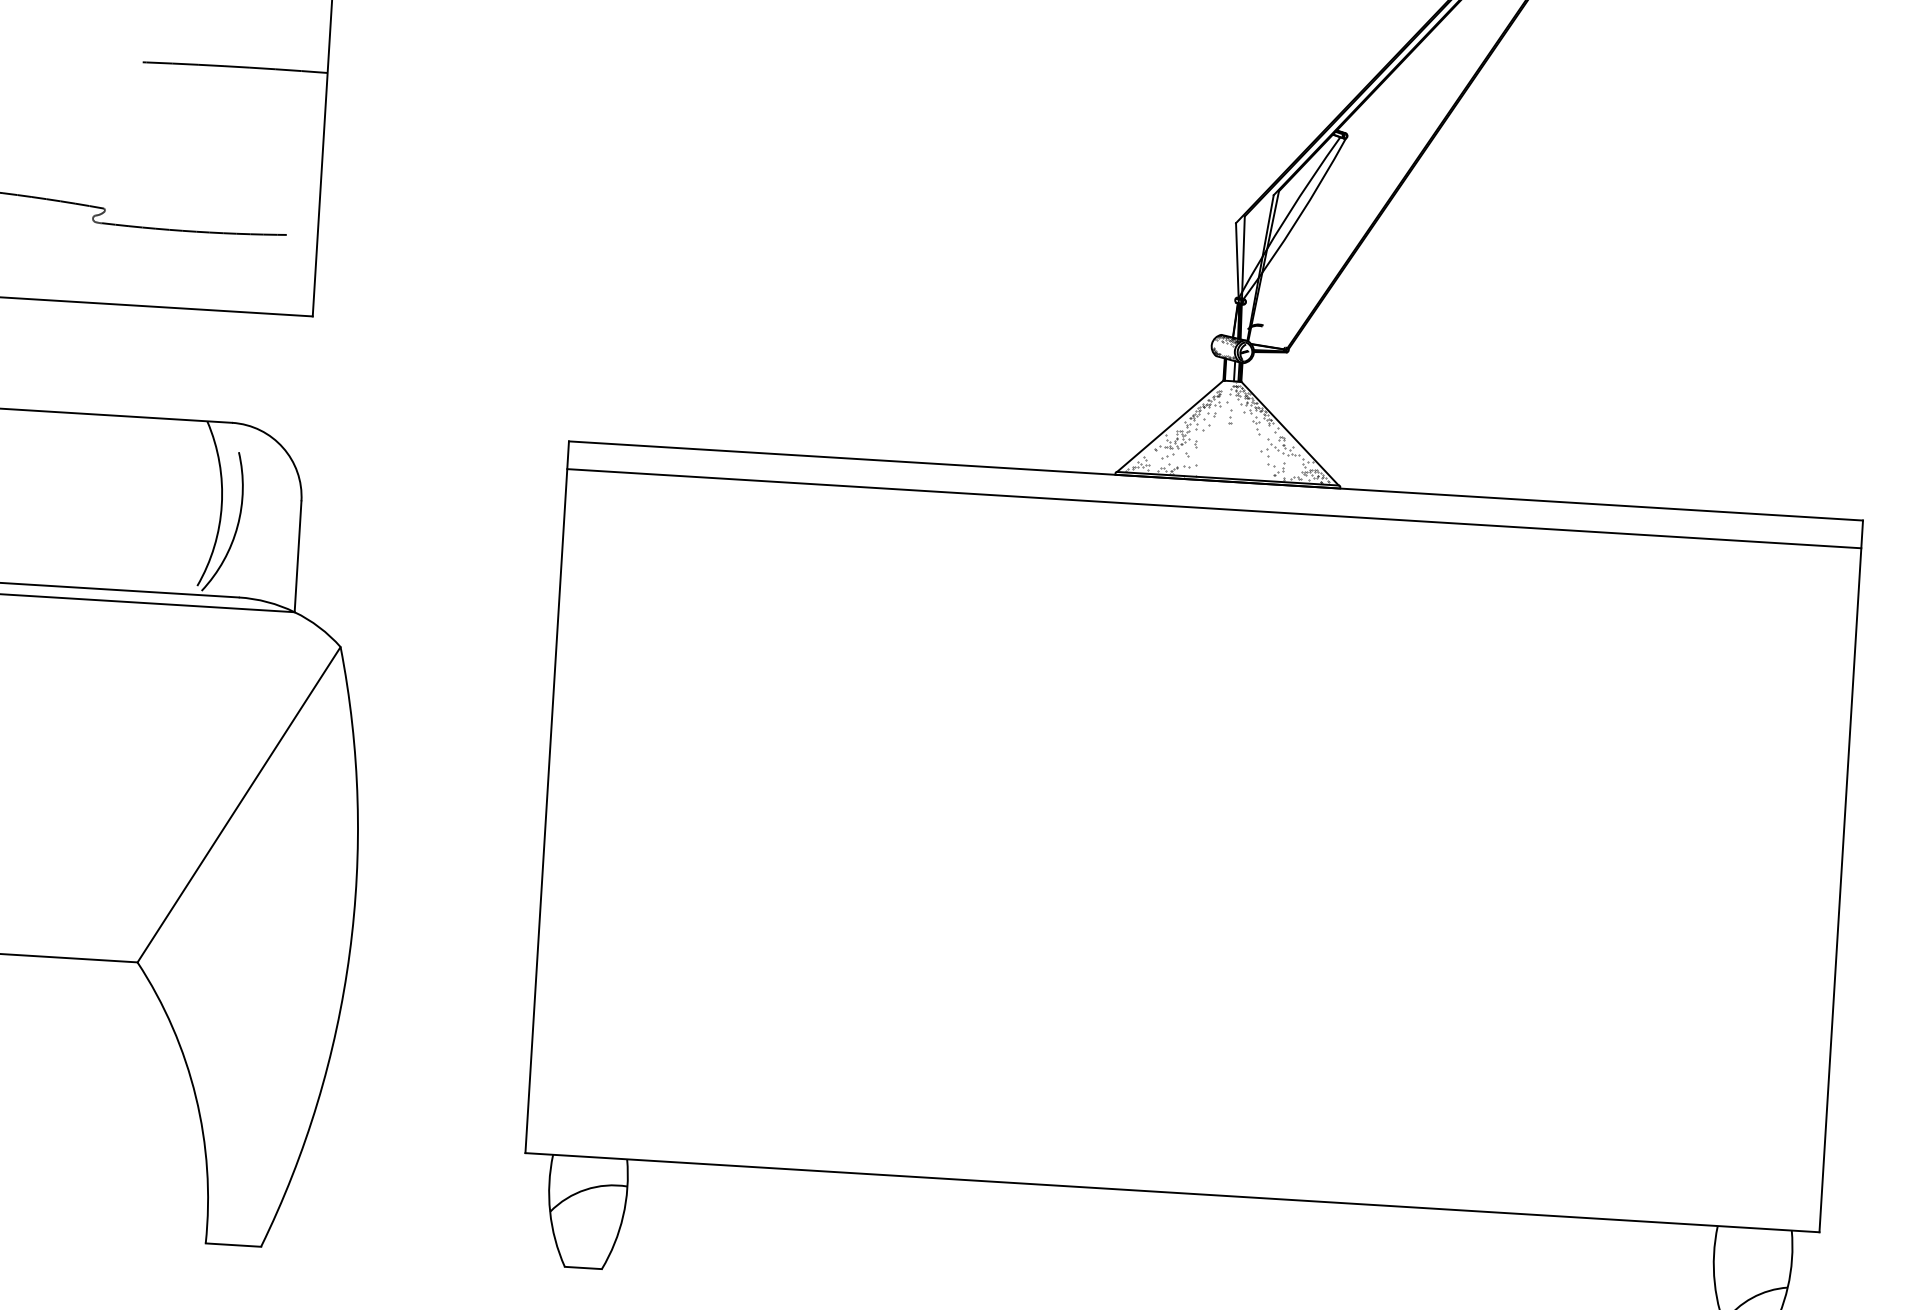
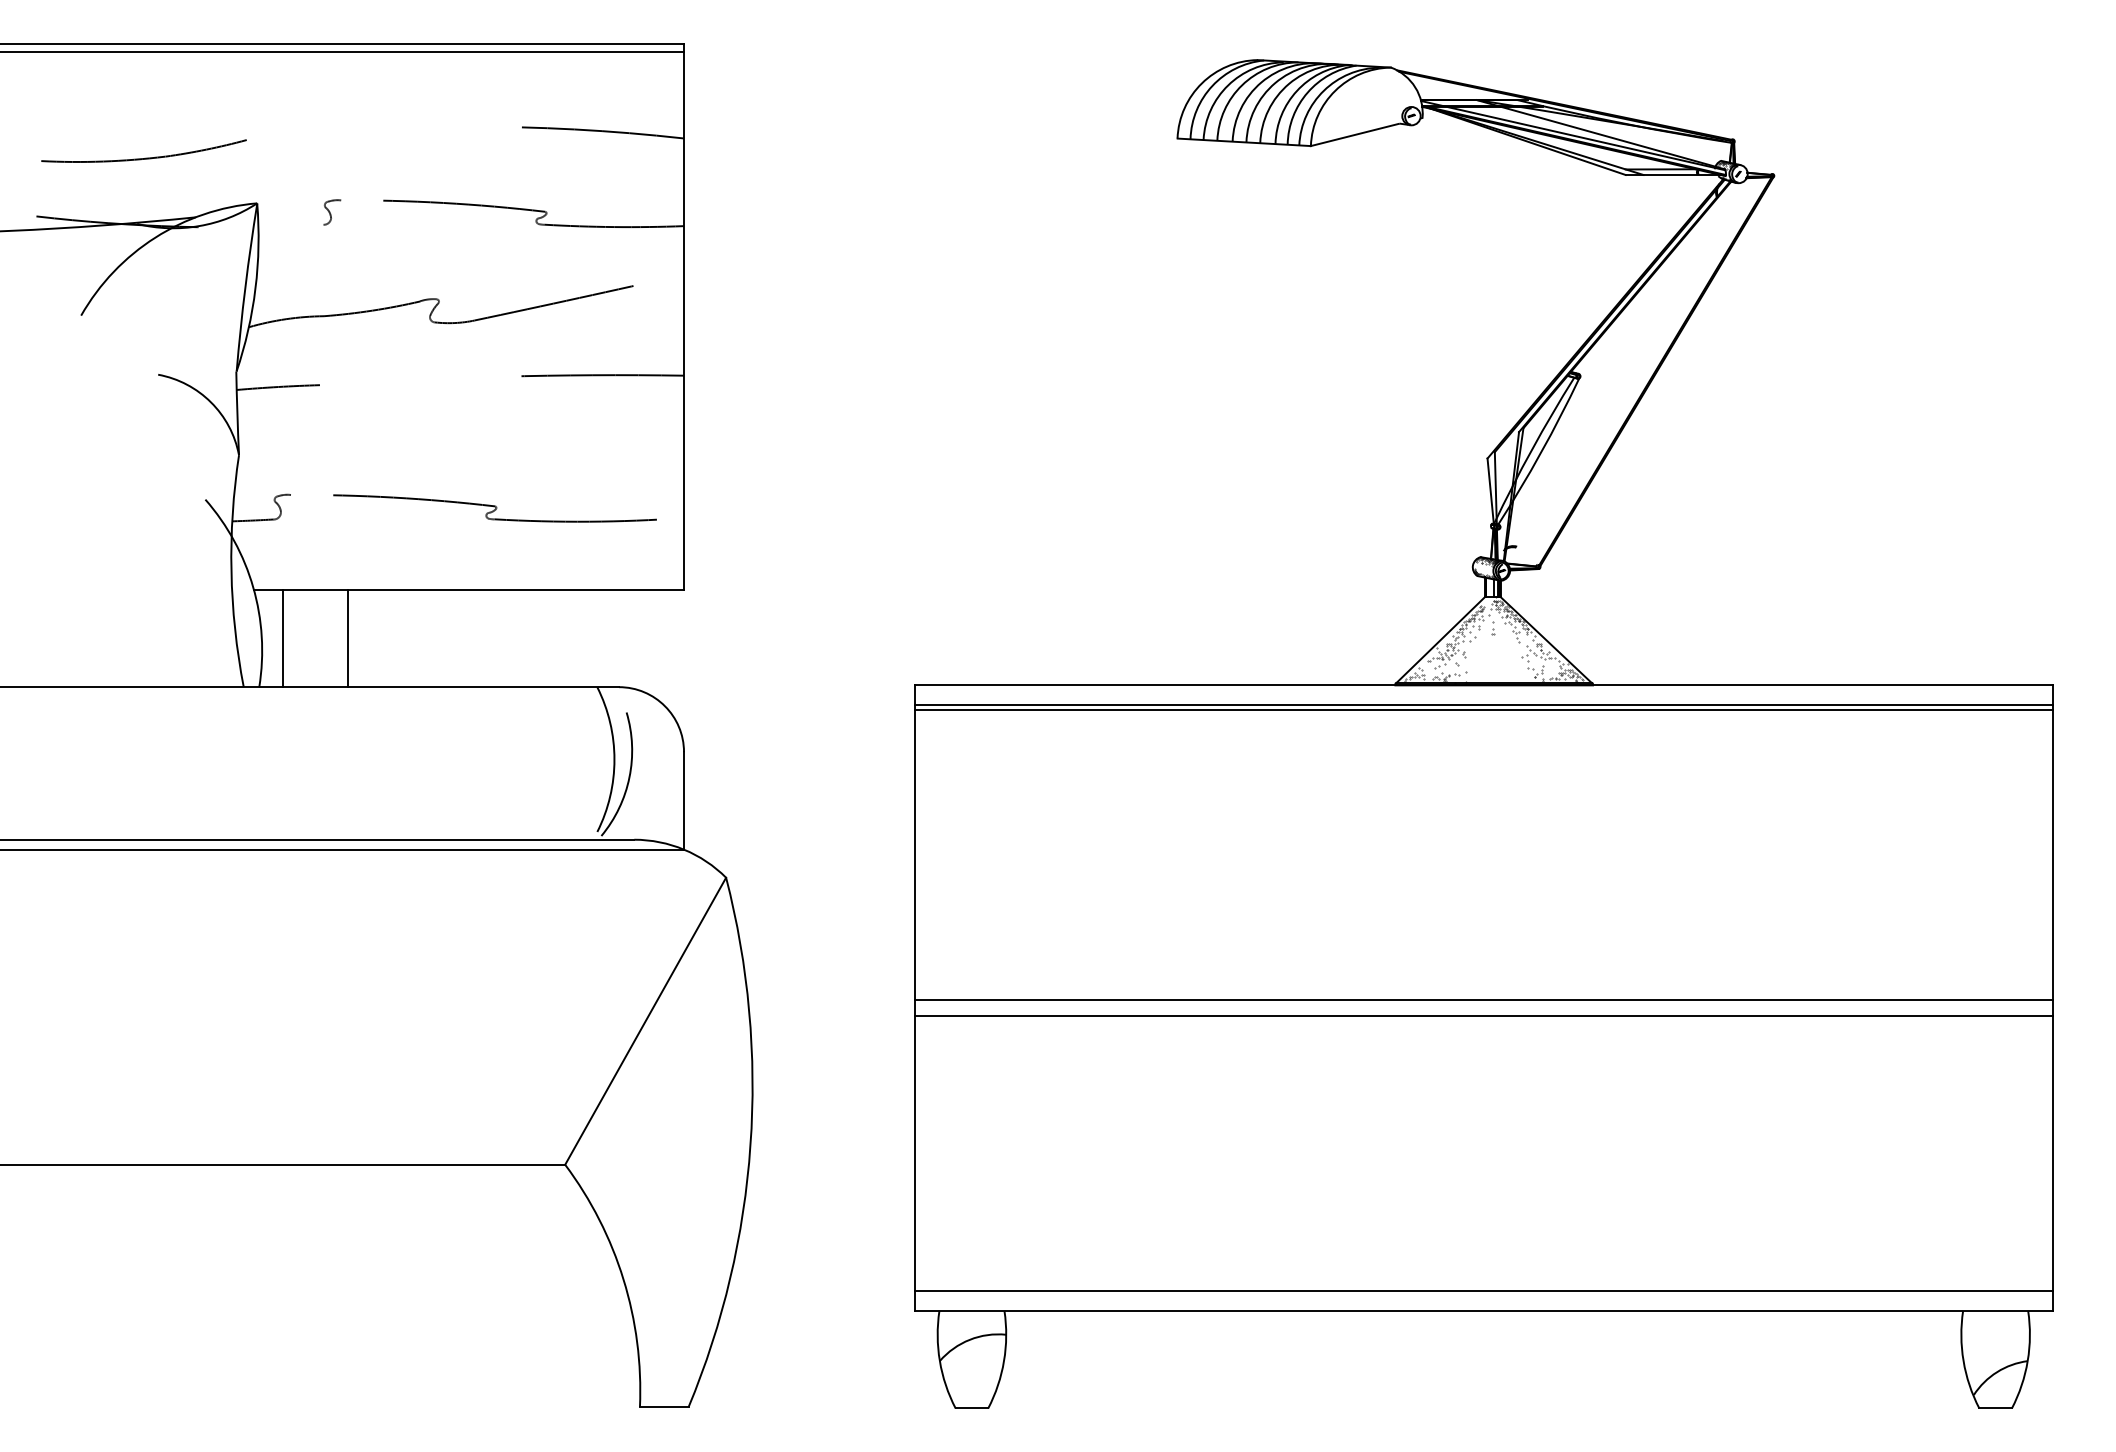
line: (1214, 502) -> (1483, 704), added
line: (1193, 838) -> (1483, 999), added
line: (1192, 857) -> (1483, 1016), added
line: (1173, 1170) -> (1483, 1291), added

